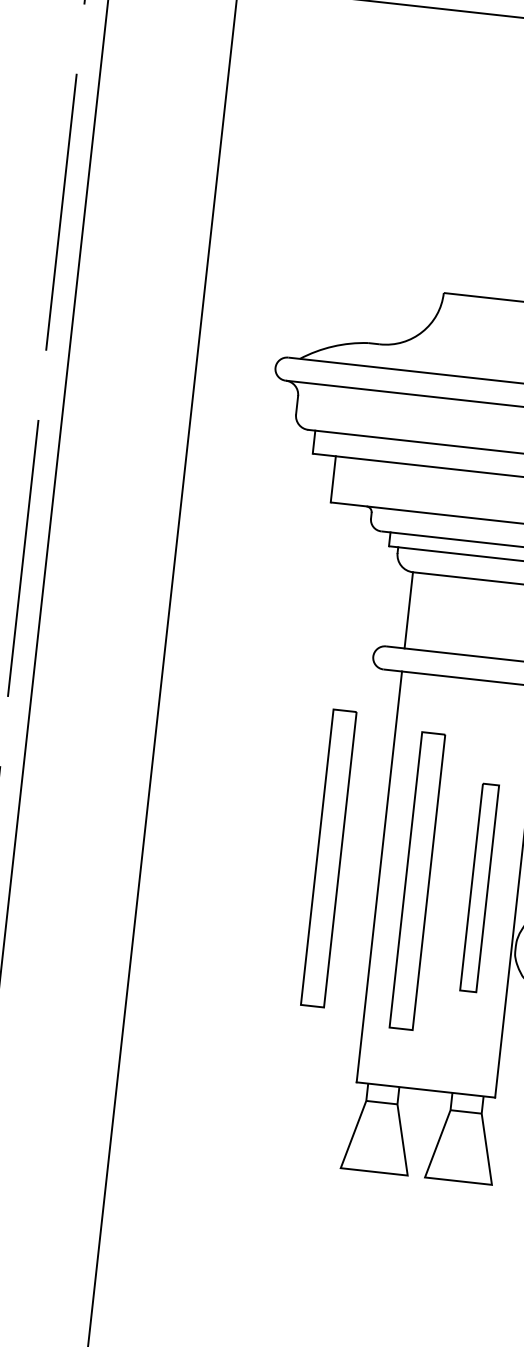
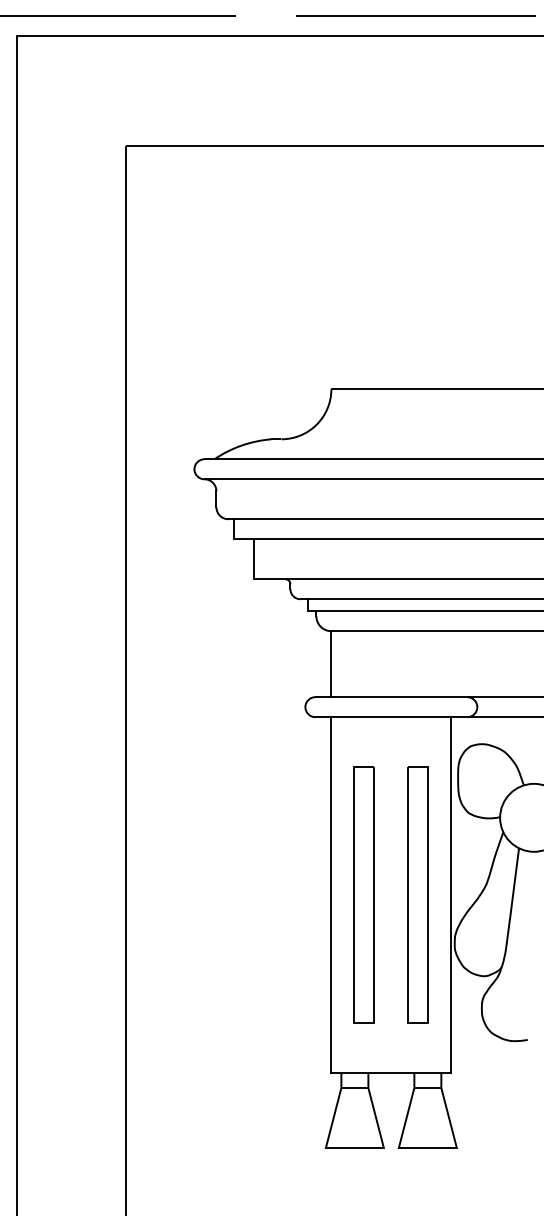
part: (327, 857) -> (285, 883), removed
part: (478, 887) -> (417, 894), size x1.43

